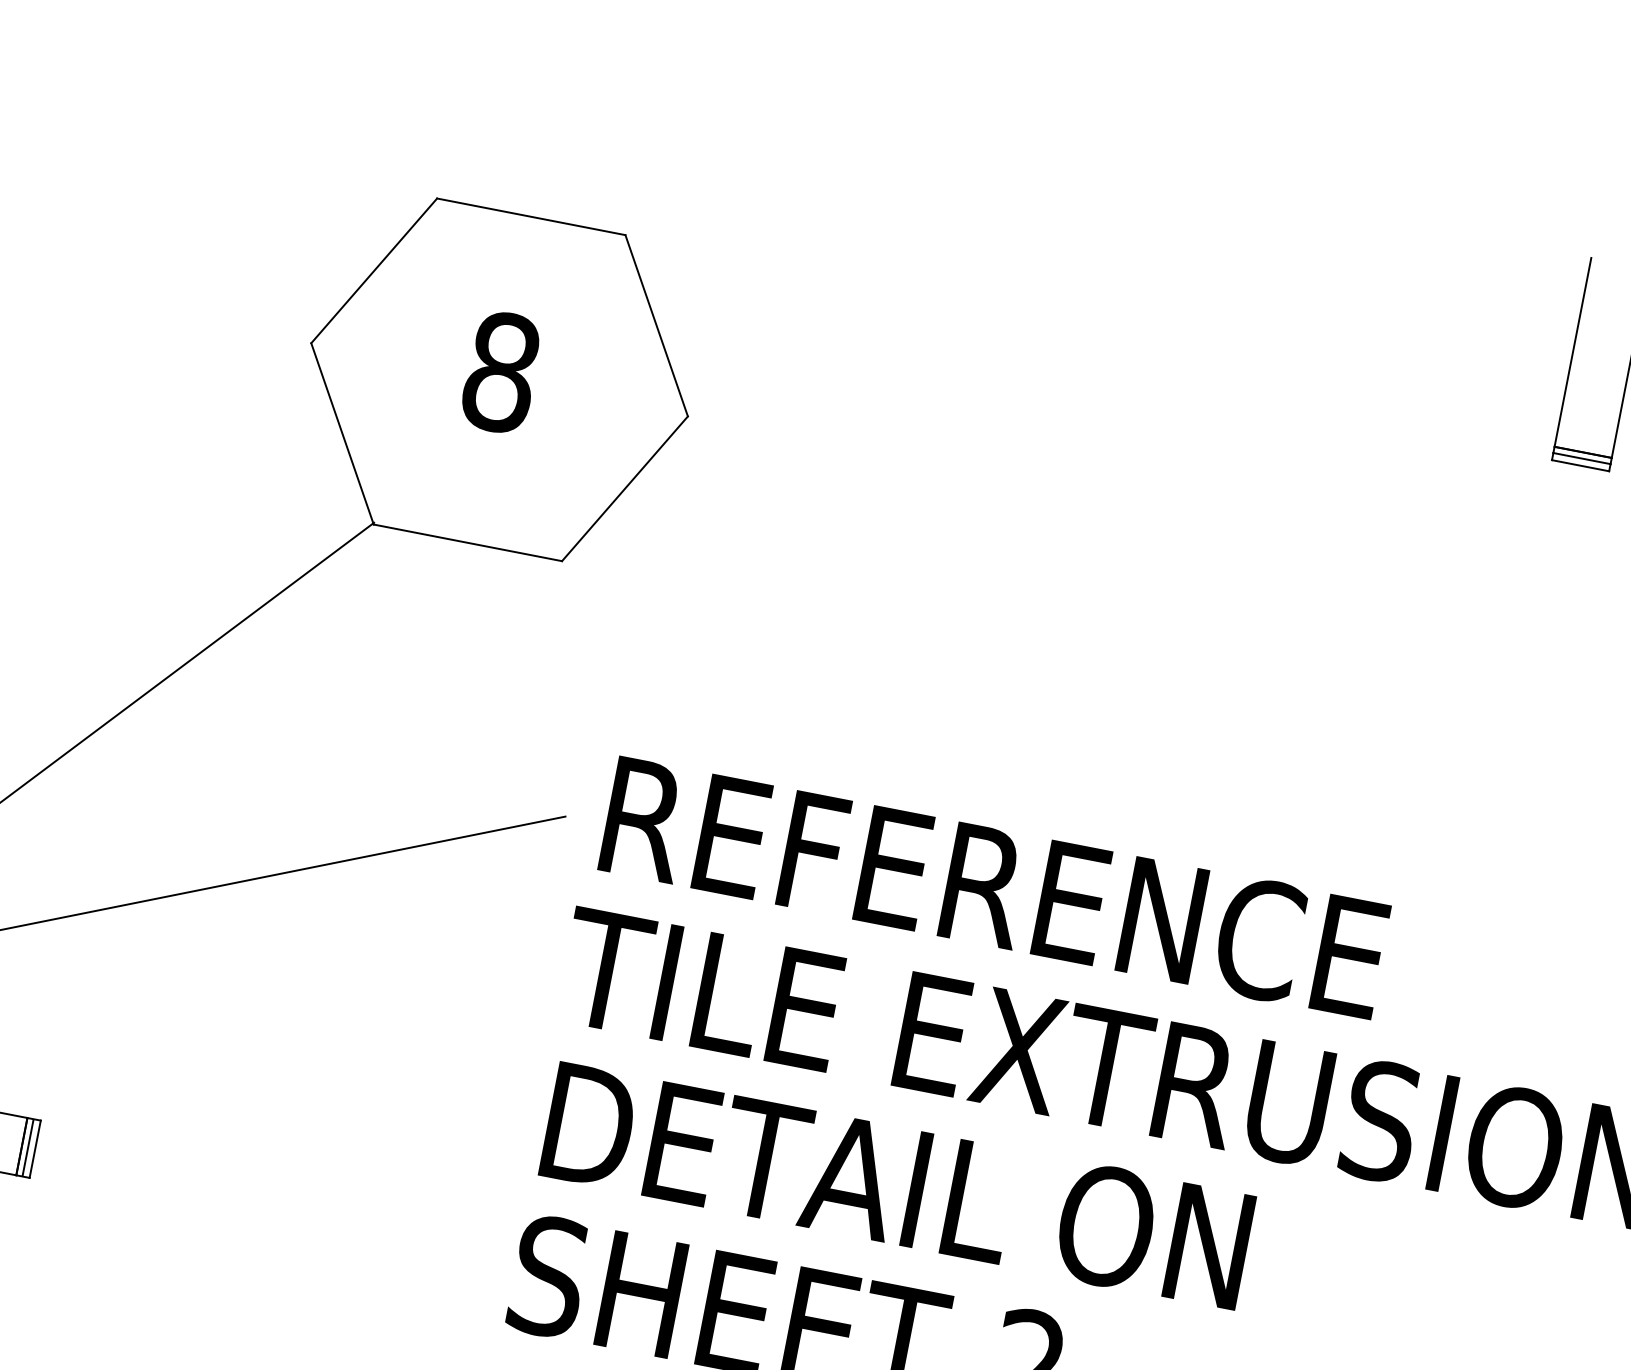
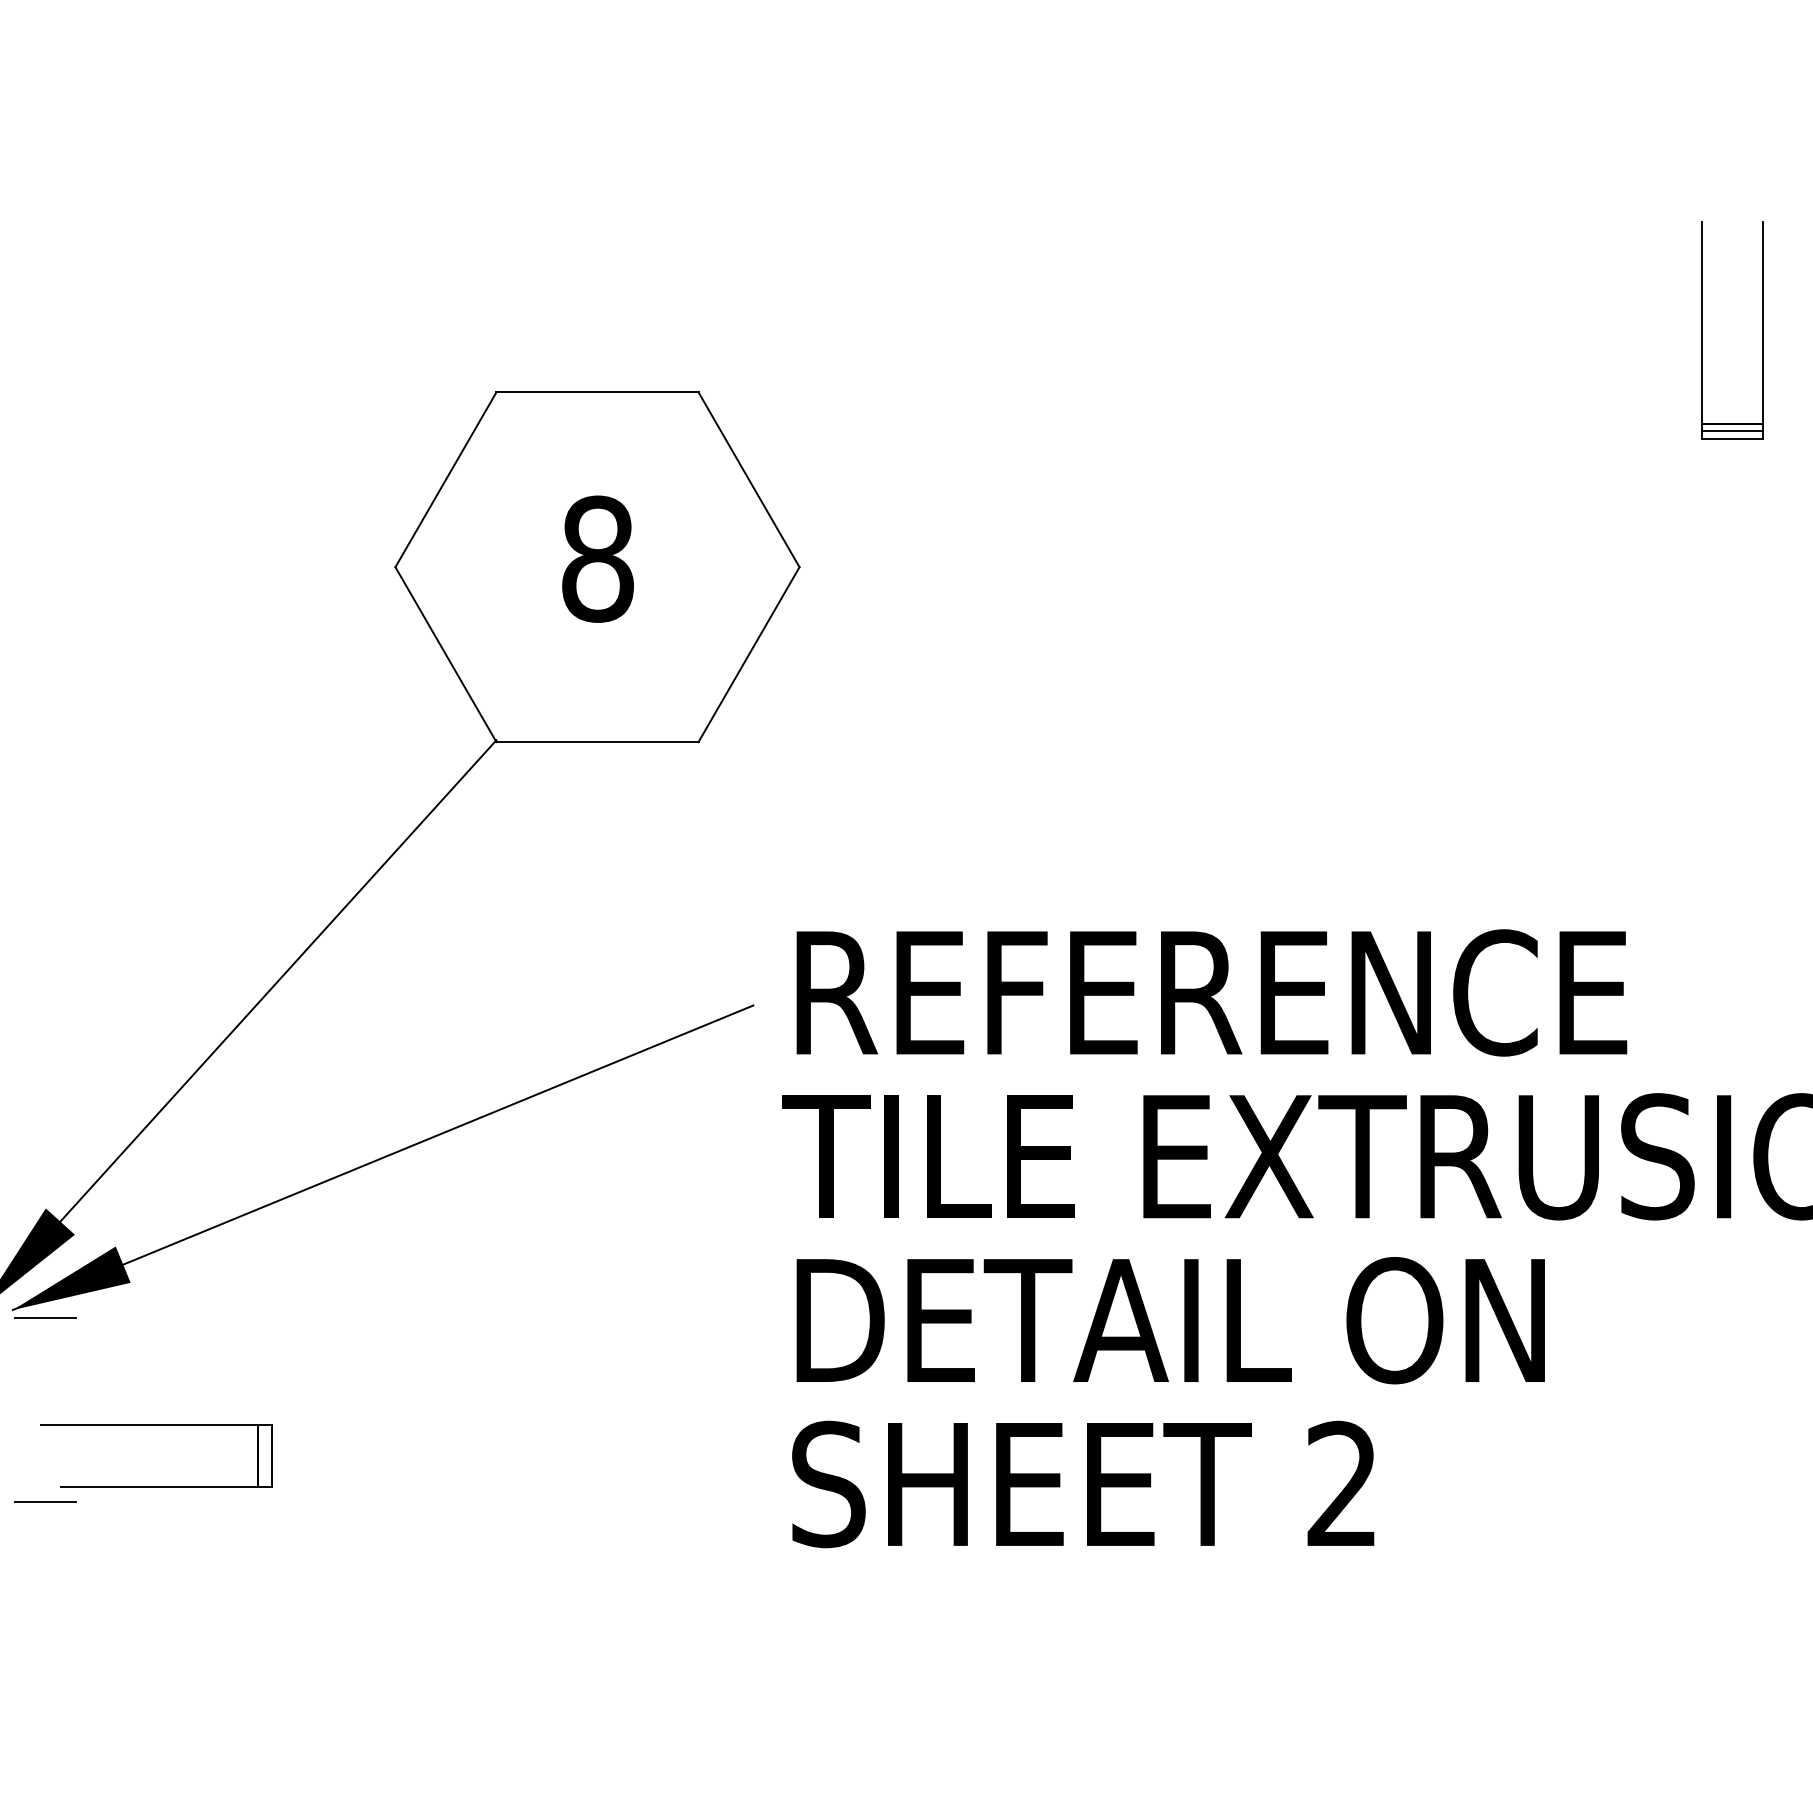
line: (28, 1147) -> (264, 1455), removed

